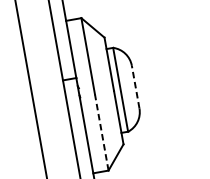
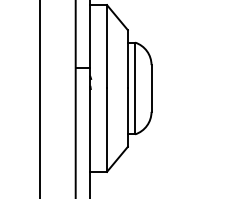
line: (135, 87) -> (151, 88), dashed -> solid
line: (101, 132) -> (106, 130), dashed -> solid

